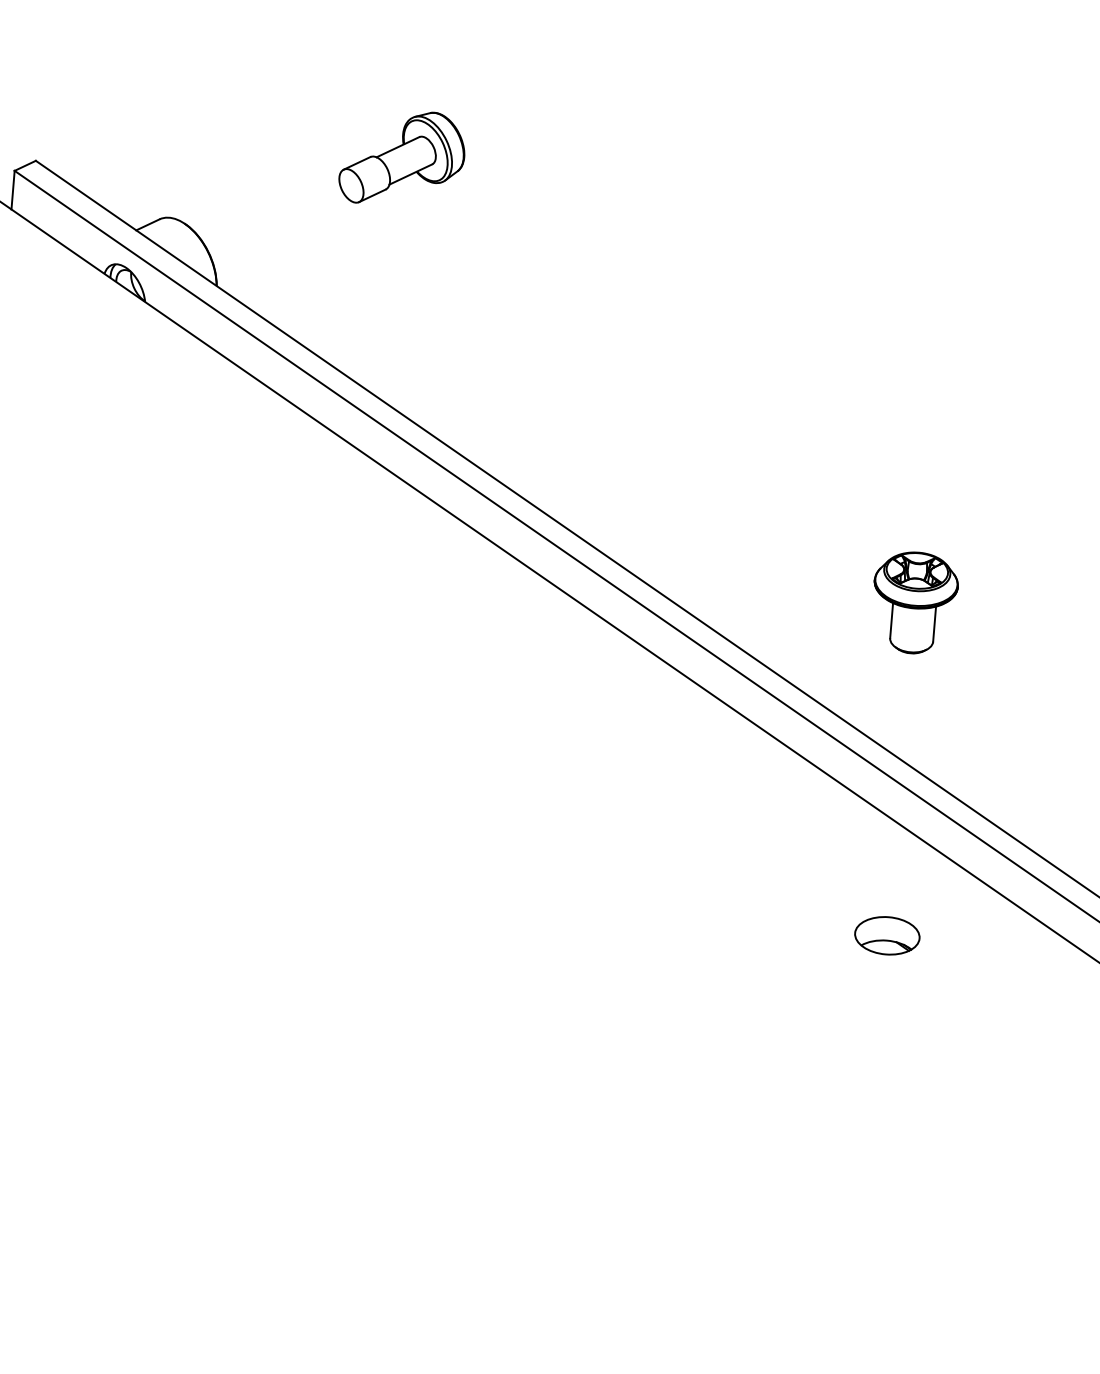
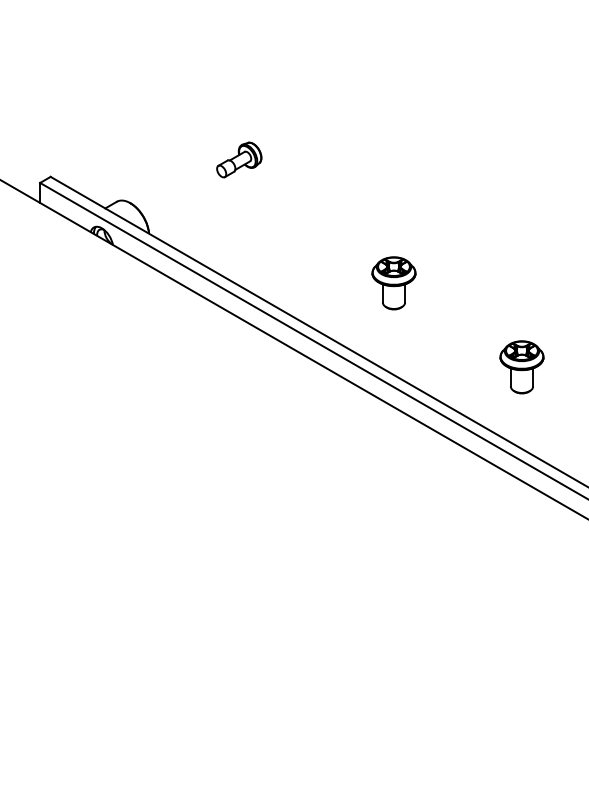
part: (400, 157) -> (238, 159), size x0.7
part: (680, 420) -> (393, 283), added
part: (886, 934) -> (521, 539), removed

